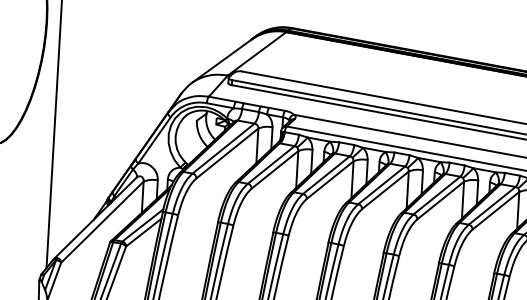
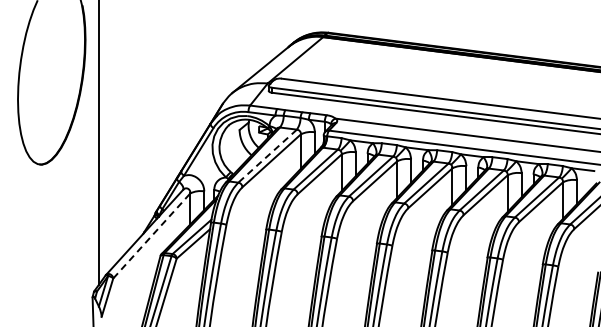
line: (223, 148) -> (267, 156), solid -> dashed
line: (103, 221) -> (152, 235), solid -> dashed

